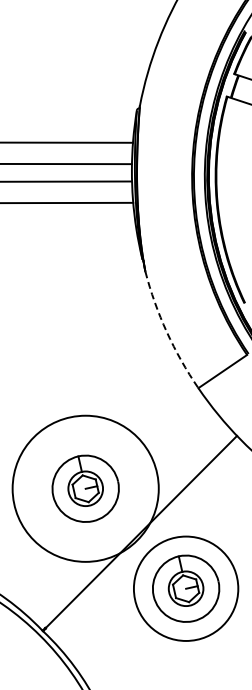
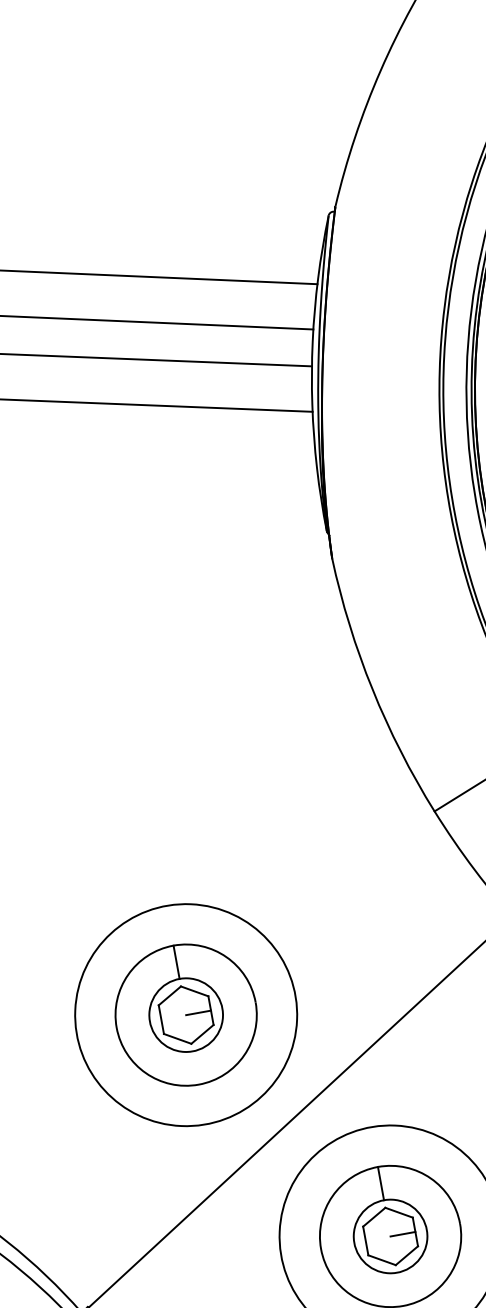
arc: (166, 332) -> (371, 690), dashed -> solid
circle: (85, 488) -> (185, 1014), size x0.71

